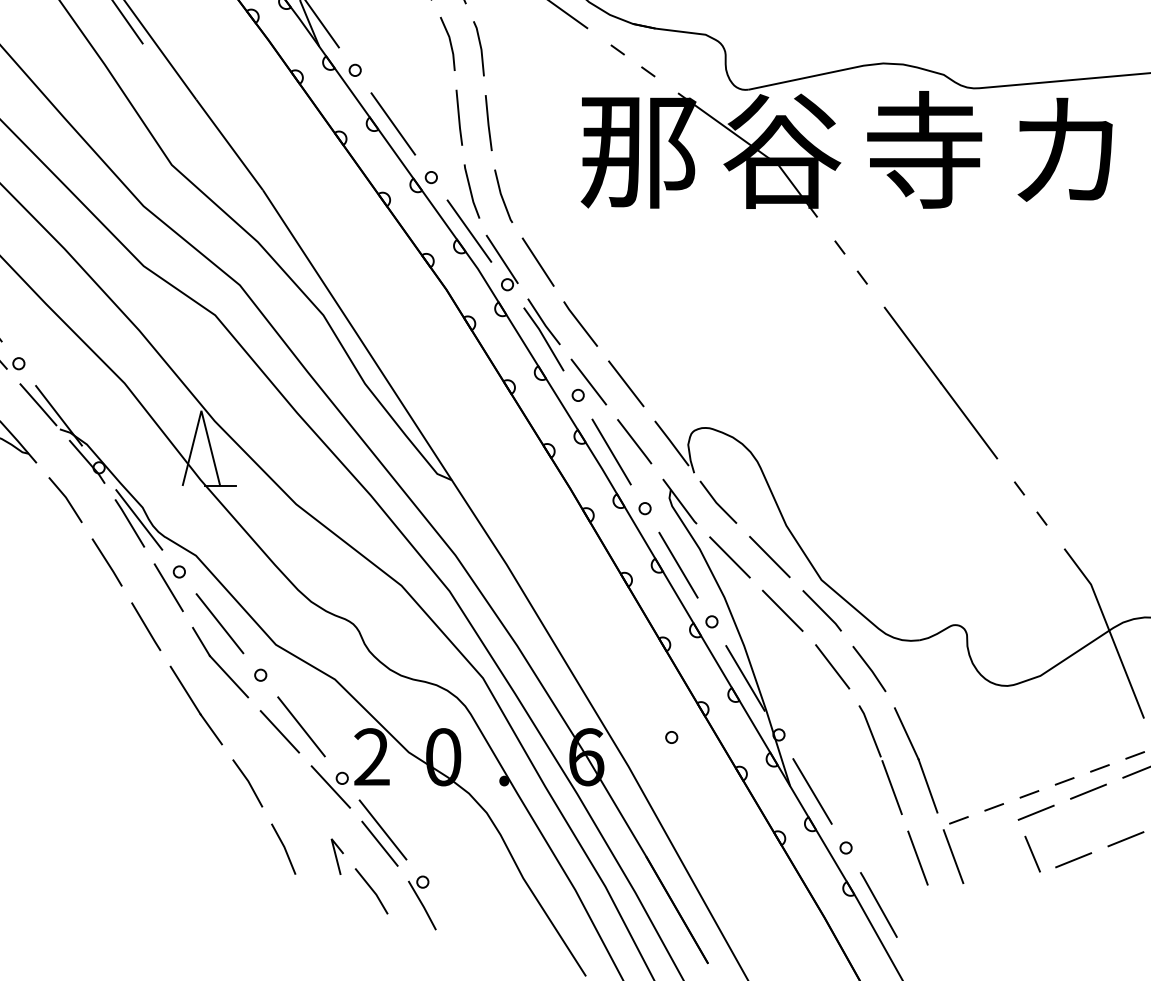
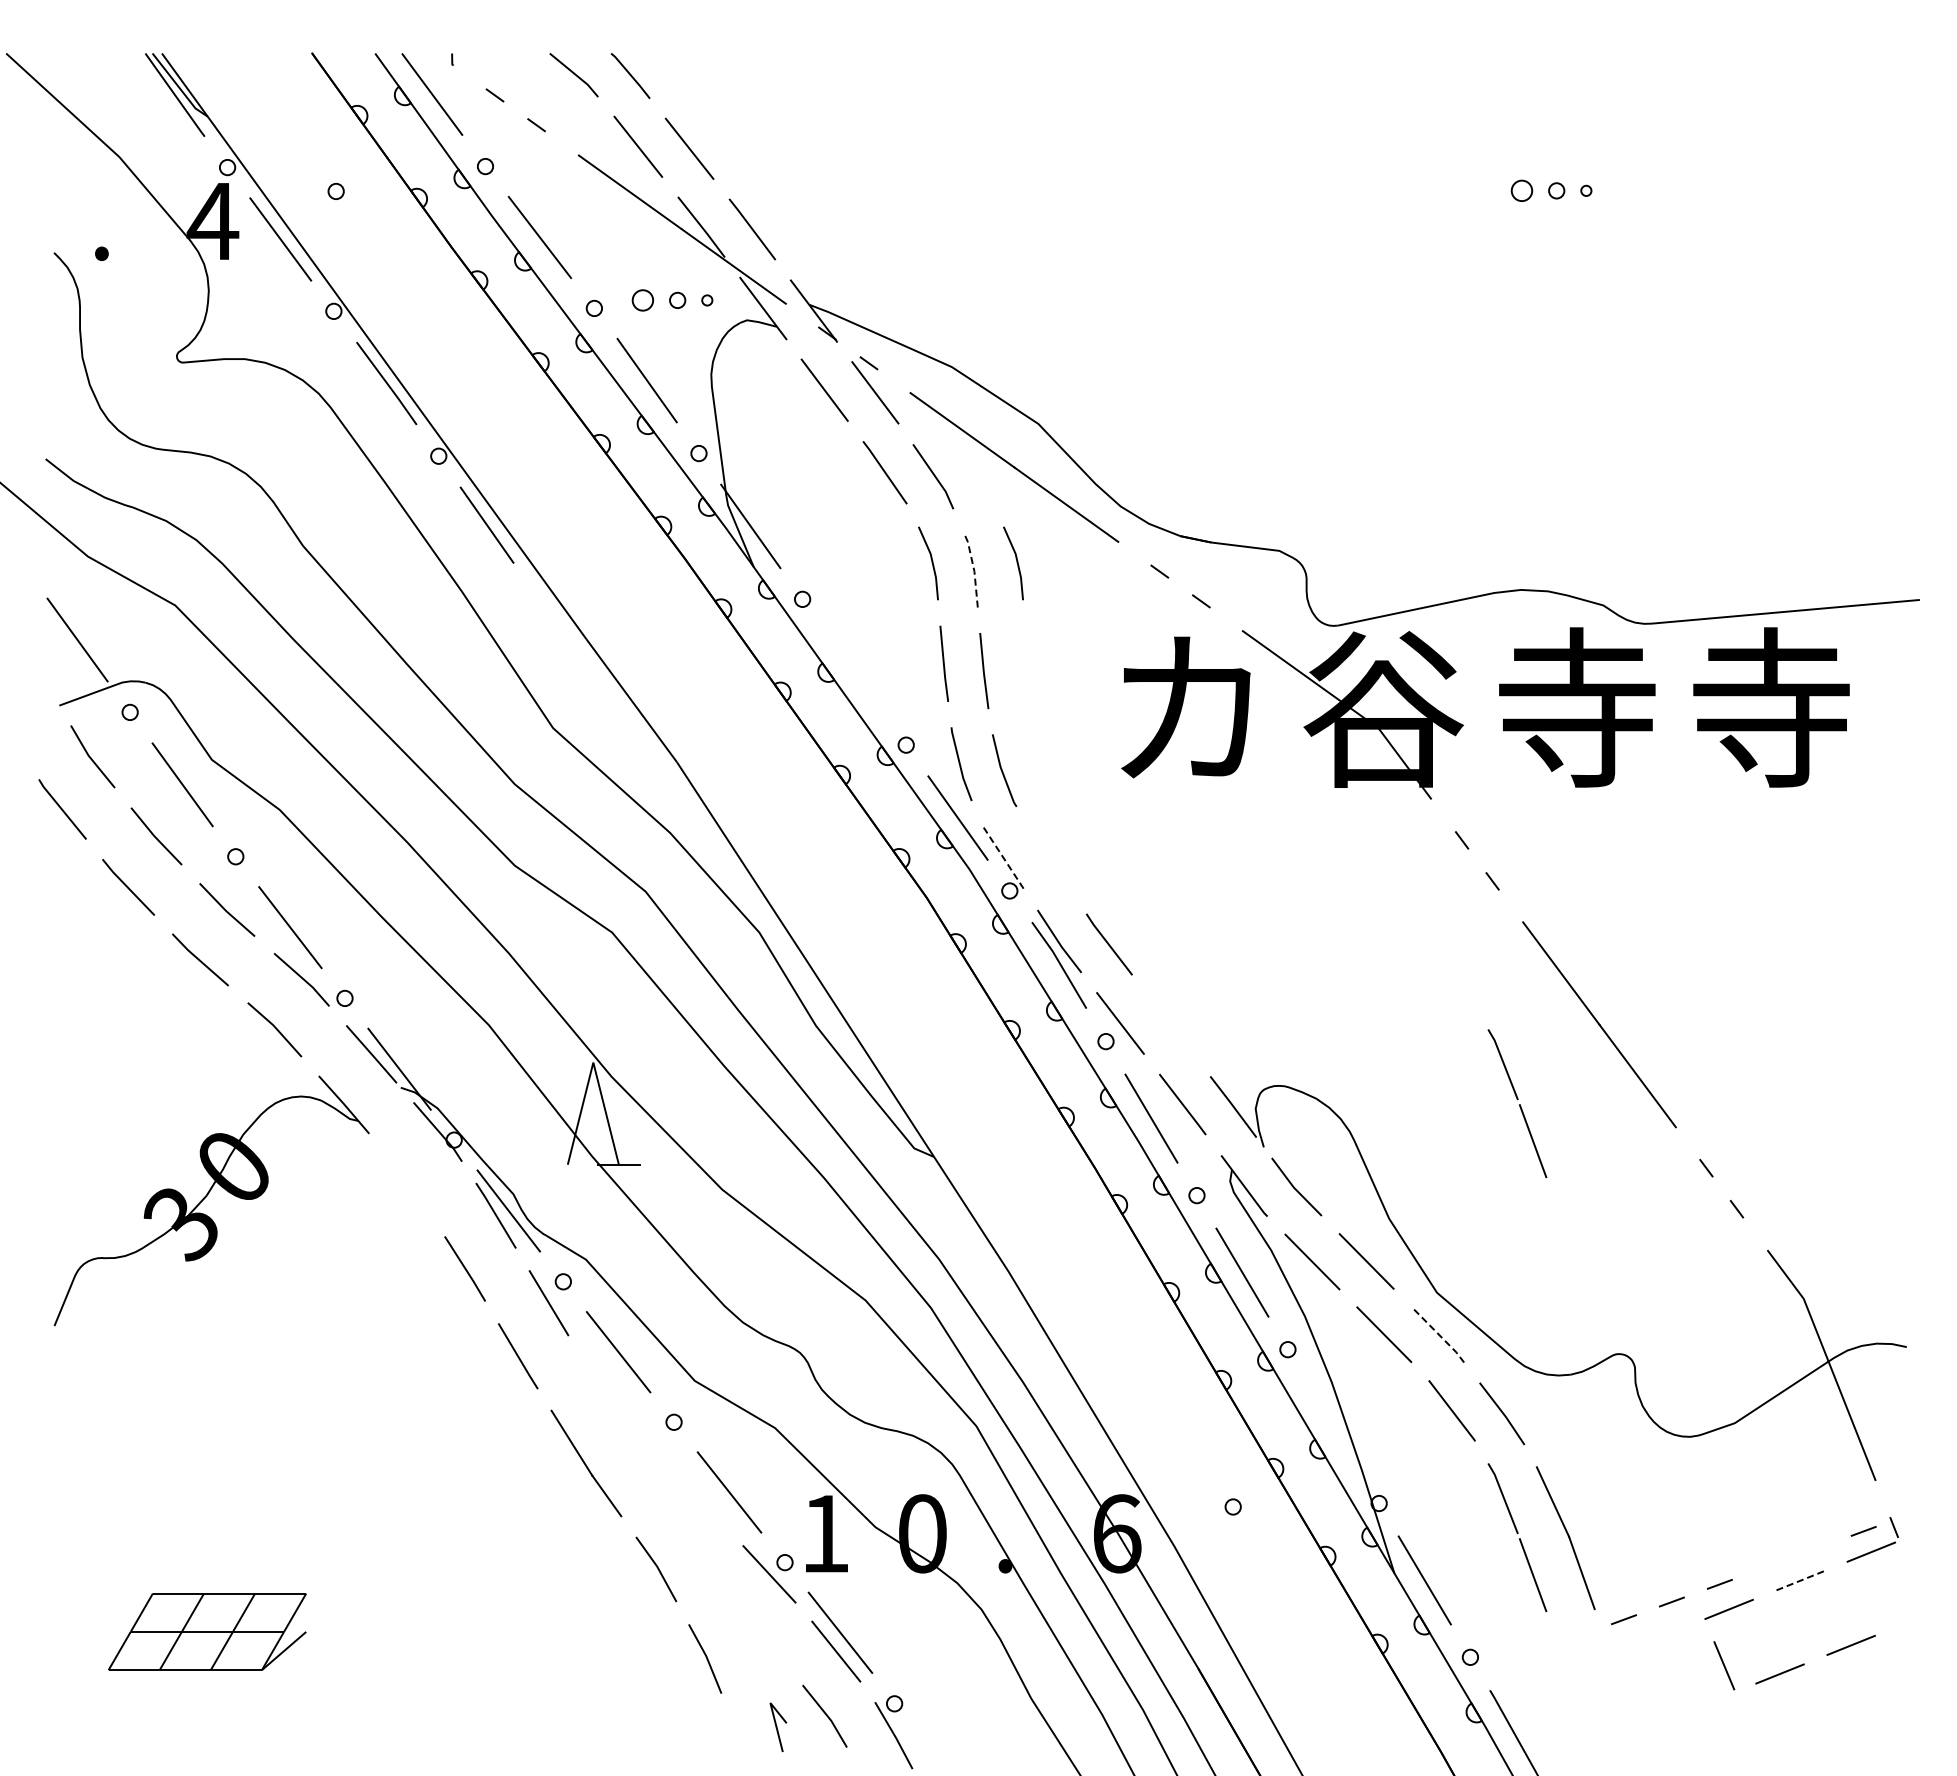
line: (512, 44) -> (1016, 563), added
line: (480, 47) -> (973, 568), solid -> dashed
line: (393, 123) -> (854, 671), removed
text: (1067, 149) -> (1771, 707), カ -> 寺
text: (638, 152) -> (1187, 711), 那 -> カ
line: (502, 259) -> (1002, 856), solid -> dashed
line: (538, 262) -> (1051, 860), removed
line: (625, 383) -> (1170, 1025), removed
part: (880, 440) -> (1517, 1103), added
line: (66, 499) -> (409, 1183), removed
line: (822, 610) -> (1438, 1334), solid -> dashed
part: (219, 662) -> (618, 1405), removed
line: (745, 678) -> (1333, 1426), removed
line: (280, 731) -> (700, 1499), removed
text: (372, 756) -> (825, 1533), 2 -> 1
line: (1099, 768) -> (1815, 1548), removed
line: (1064, 781) -> (1767, 1566), removed
line: (1088, 791) -> (1800, 1580), solid -> dashed
line: (336, 856) -> (777, 1727), moved
line: (953, 856) -> (1616, 1669), removed
line: (918, 858) -> (1568, 1671), removed

